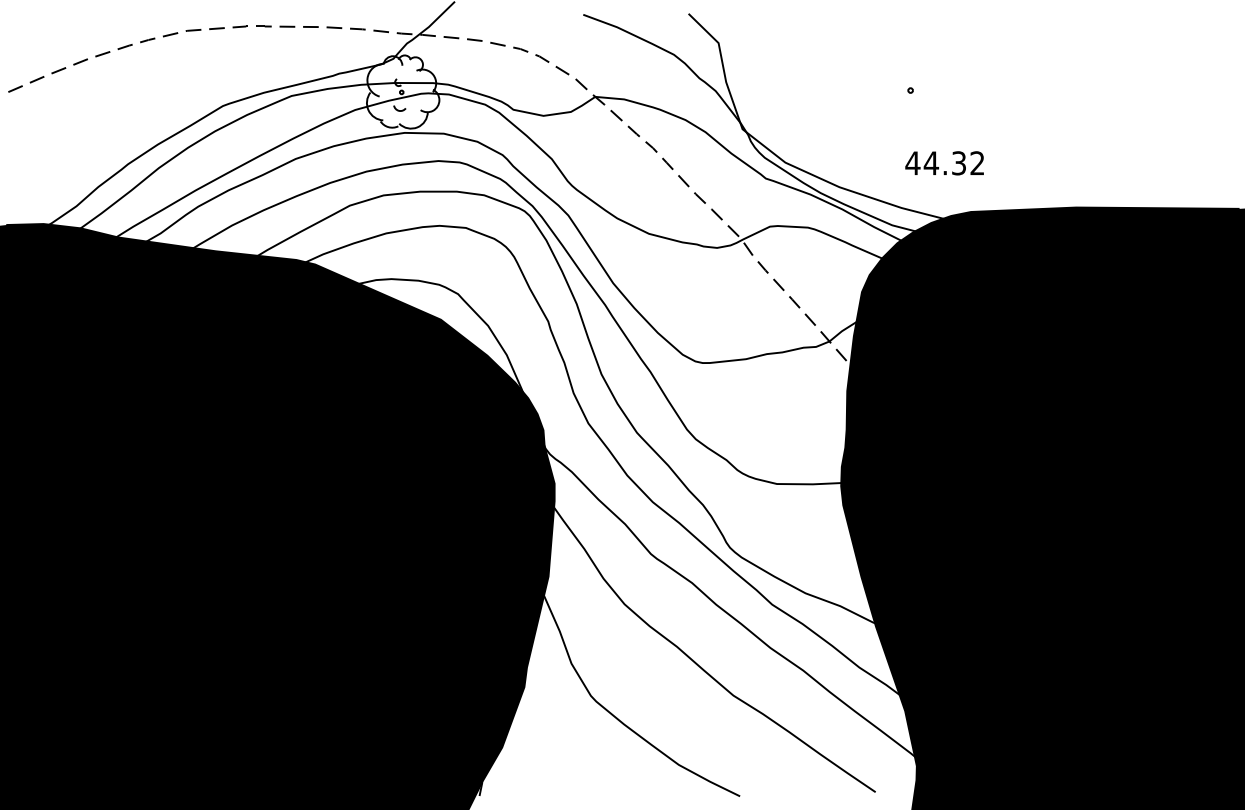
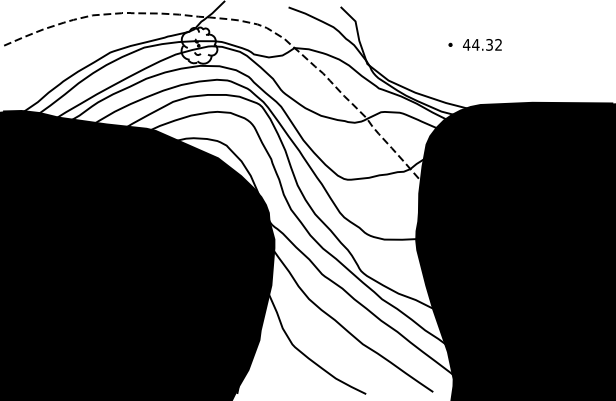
text: (944, 162) -> (482, 44), moved

